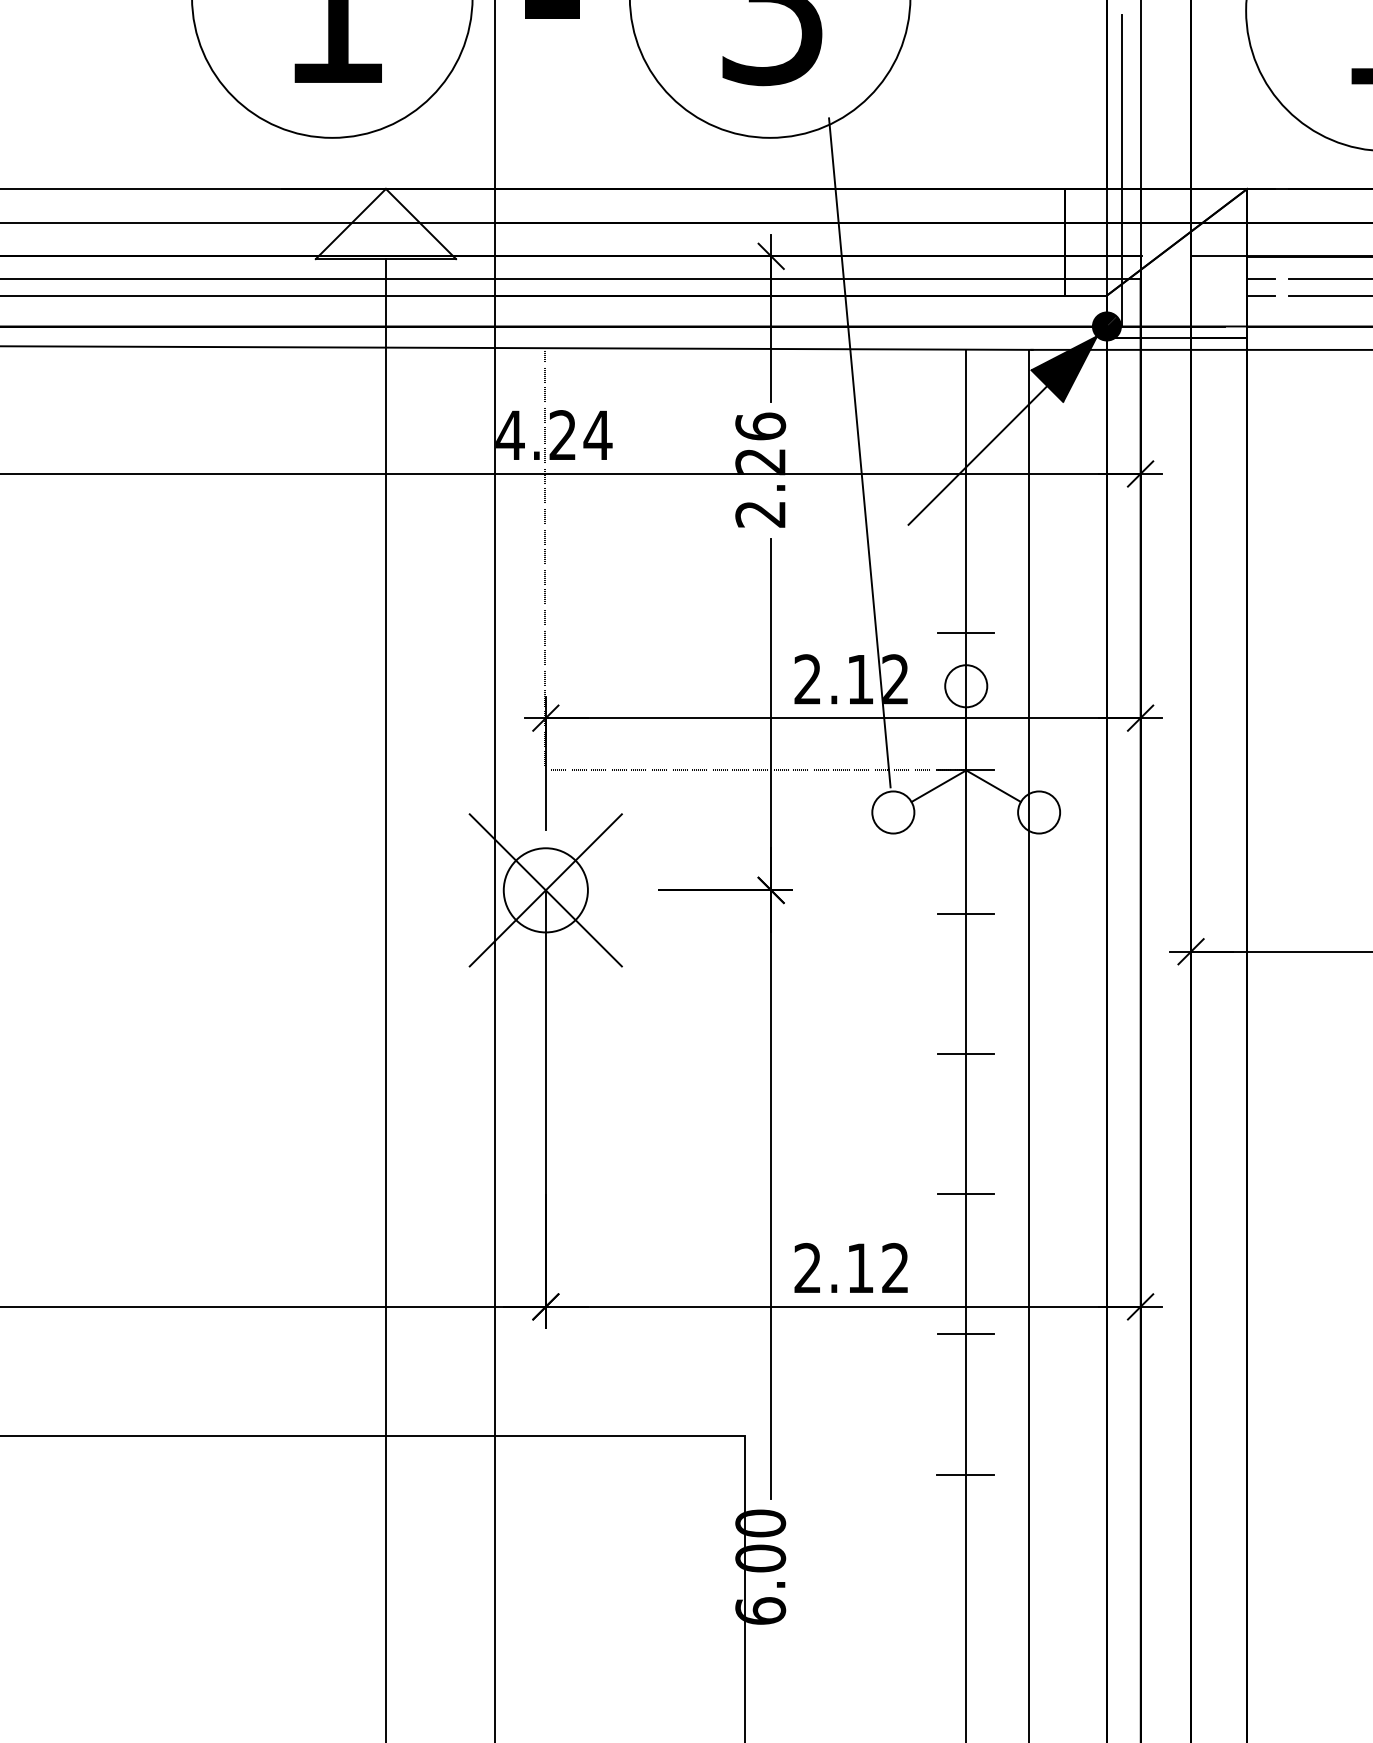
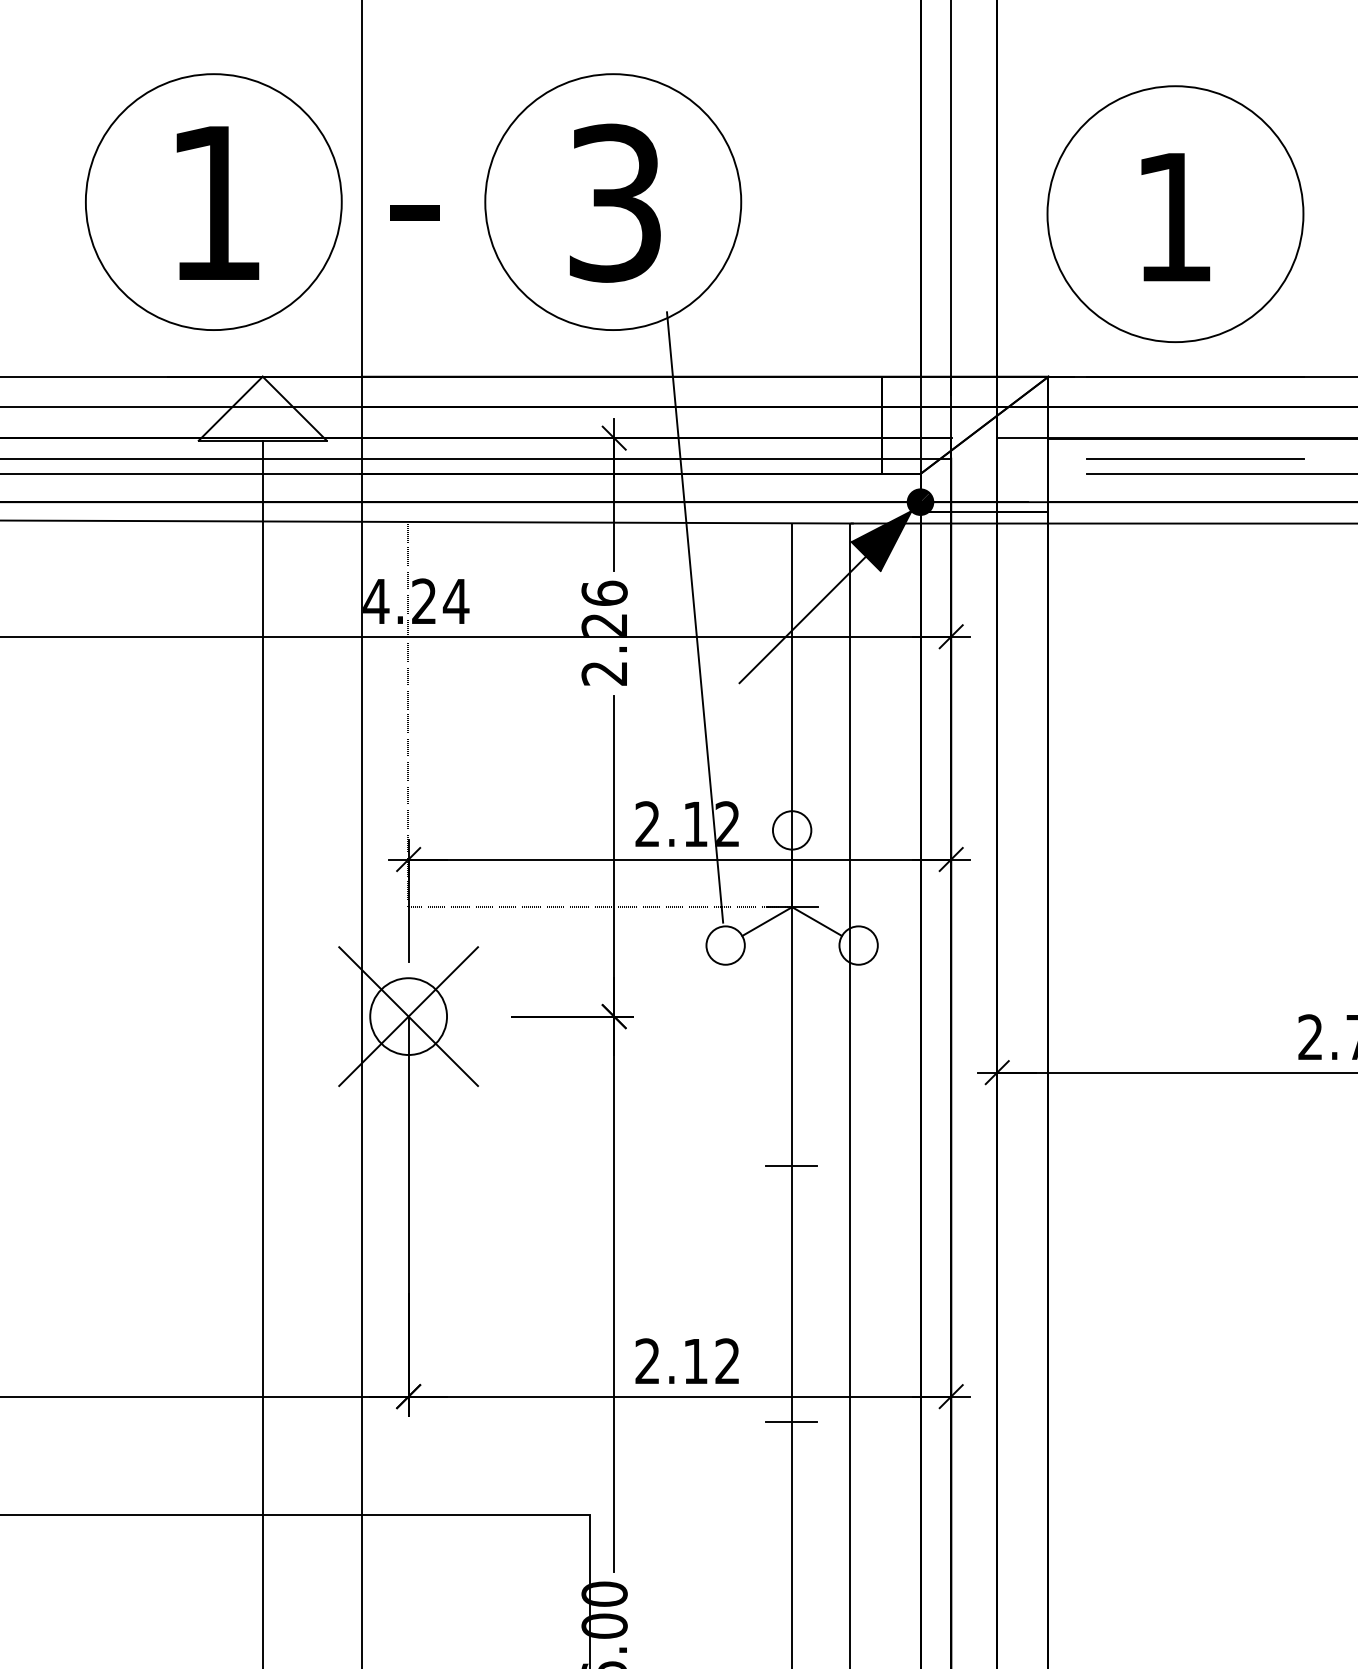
line: (1122, 170) -> (934, 359), removed
line: (1261, 278) -> (1061, 458), removed
line: (1261, 295) -> (1061, 473), removed
line: (965, 632) -> (791, 781), removed
line: (965, 913) -> (791, 1037), removed
line: (965, 1193) -> (791, 1293), removed
line: (965, 1474) -> (791, 1549), removed

